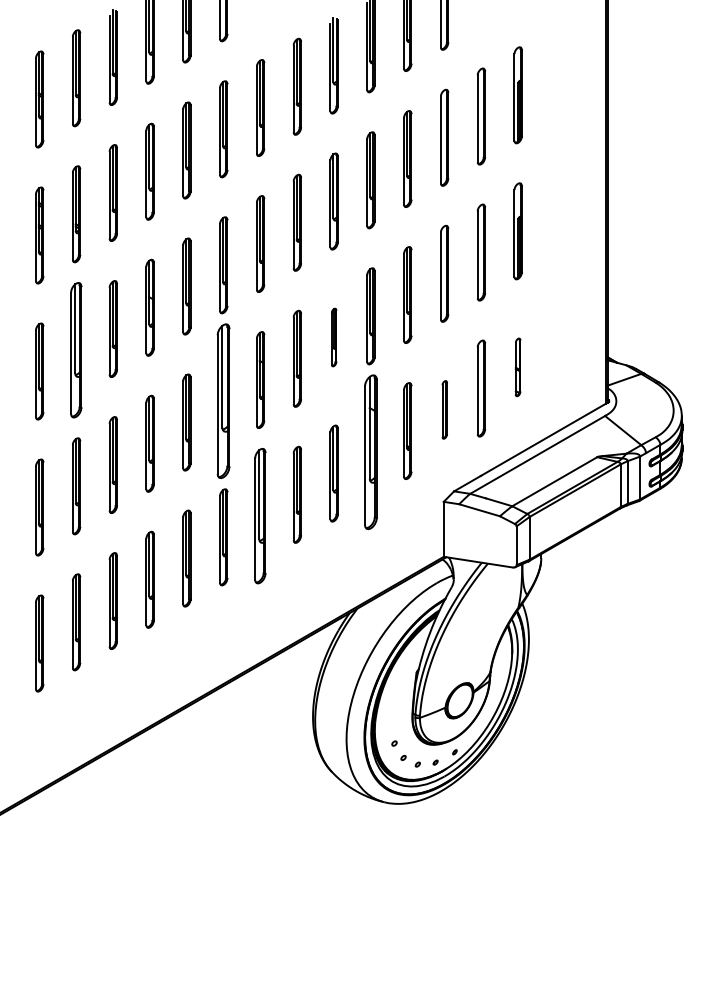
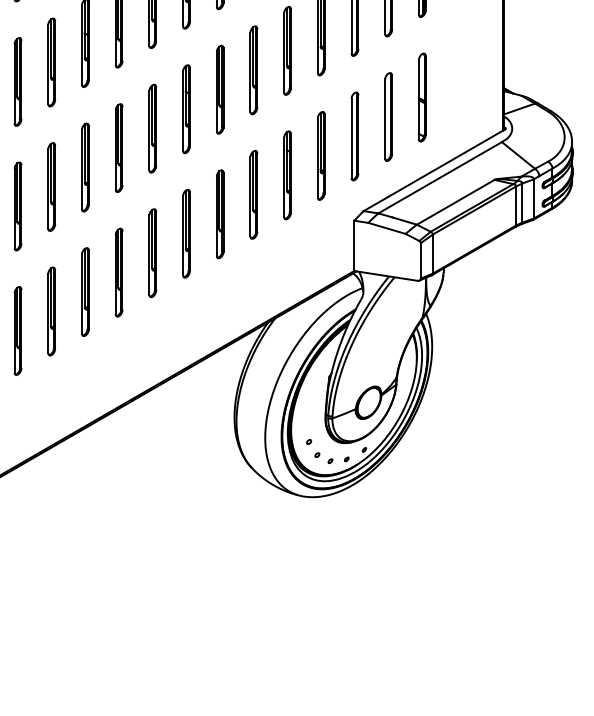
part: (333, 337) -> (253, 70), size x1.67
part: (76, 350) -> (18, 82), size x0.71
part: (517, 367) -> (421, 97), size x1.67
part: (223, 401) -> (152, 128), size x0.62
part: (444, 409) -> (354, 136), size x1.67
part: (370, 452) -> (287, 175), size x0.62
part: (260, 515) -> (186, 233), size x0.71

